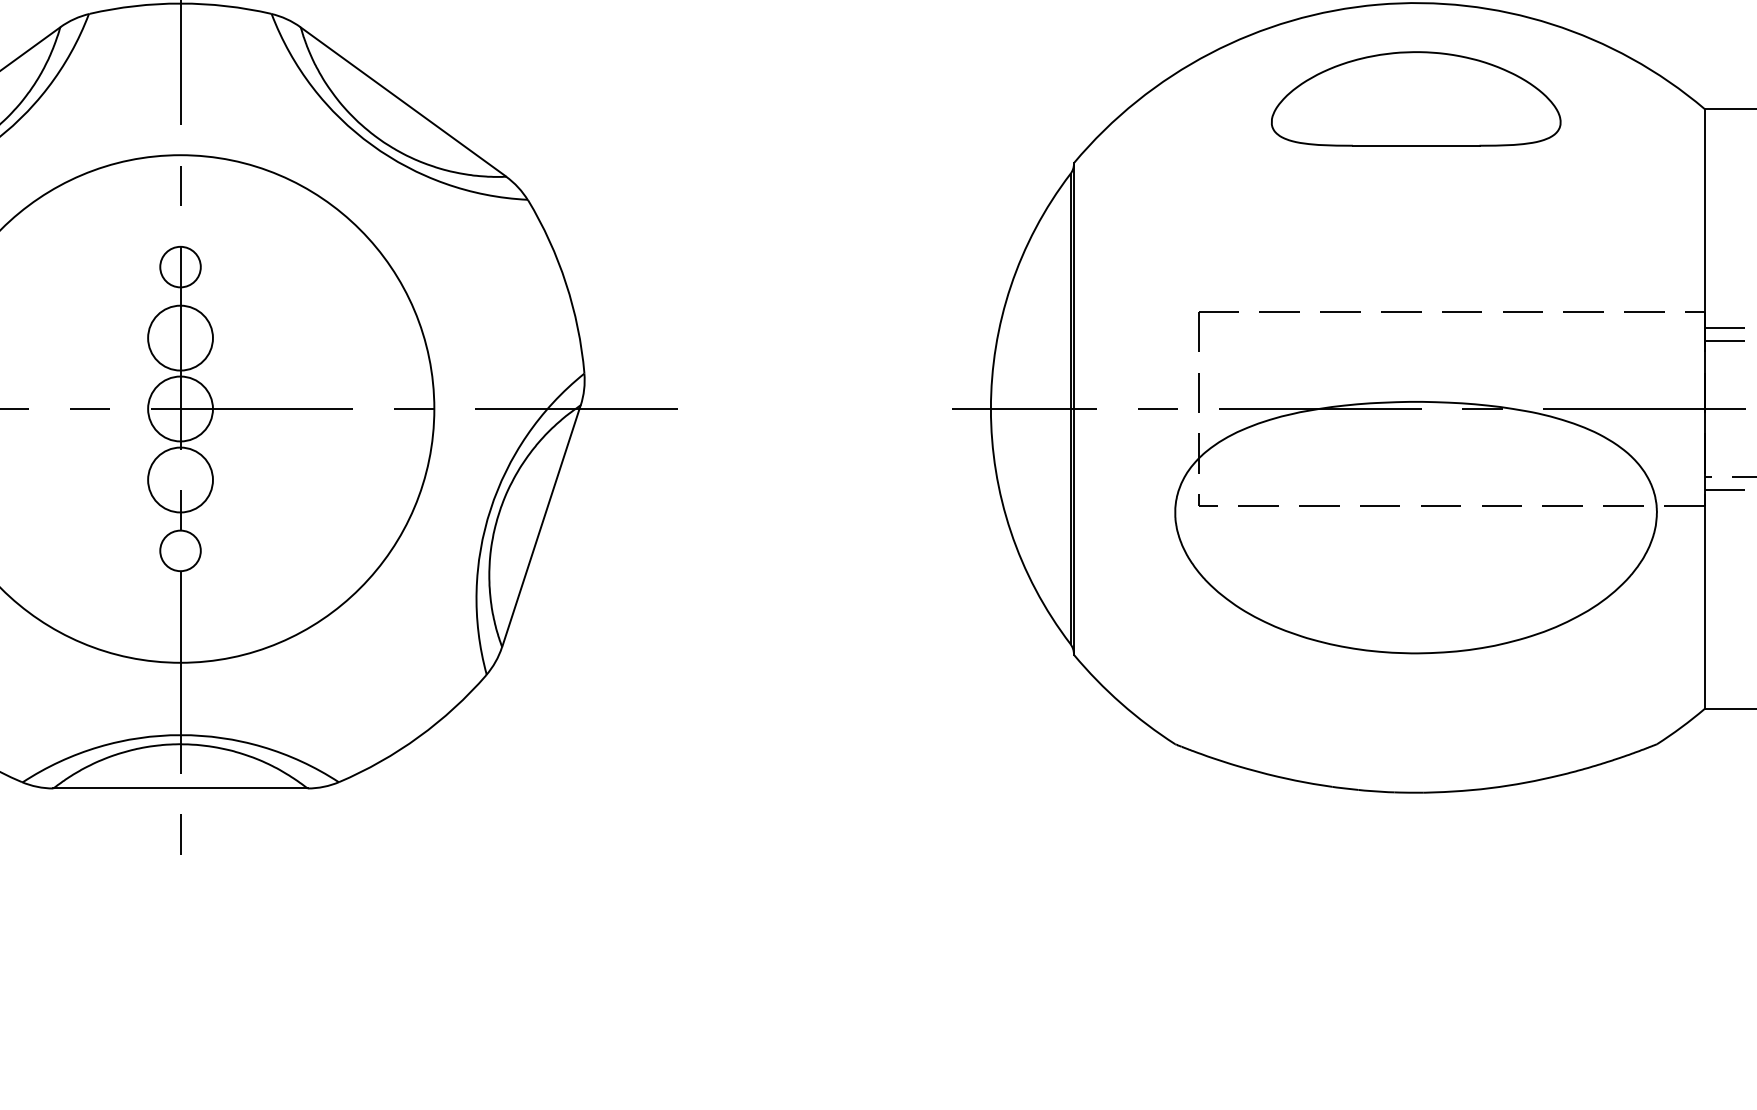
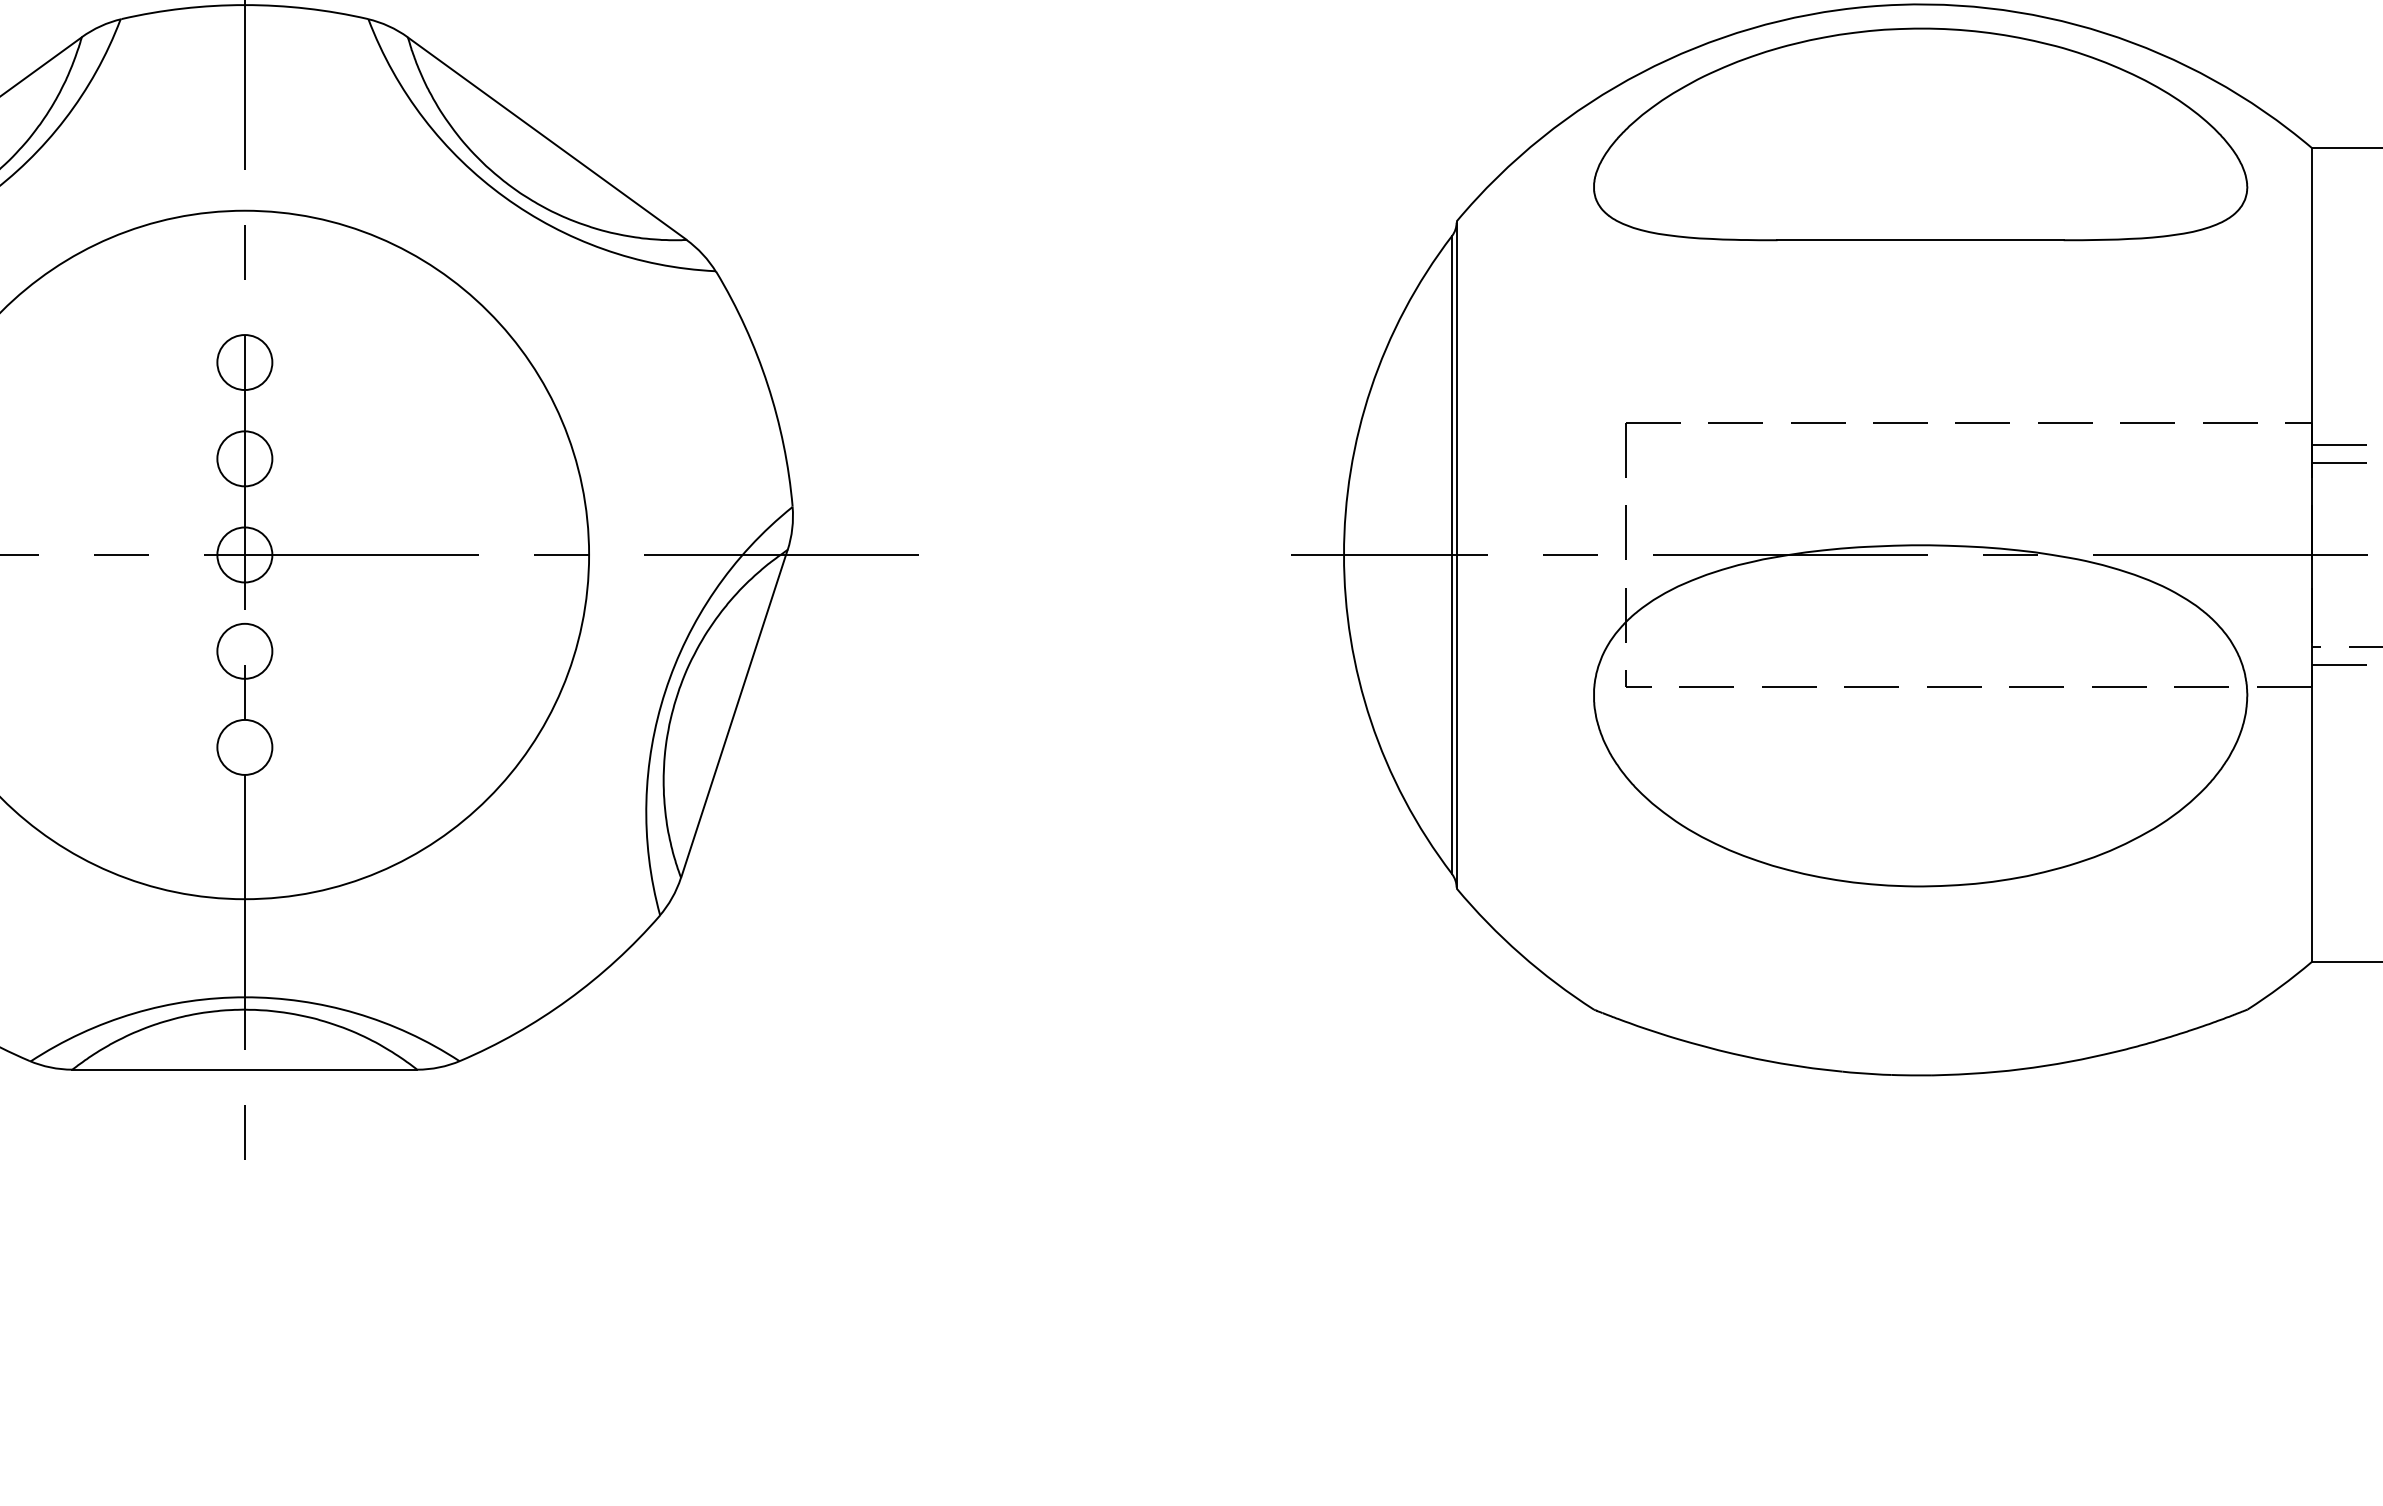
part: (1415, 98) -> (1920, 134), size x1.67
circle: (180, 337) -> (244, 458), size x0.62
circle: (180, 408) -> (244, 554), size x0.62
circle: (180, 479) -> (244, 650), size x0.62

